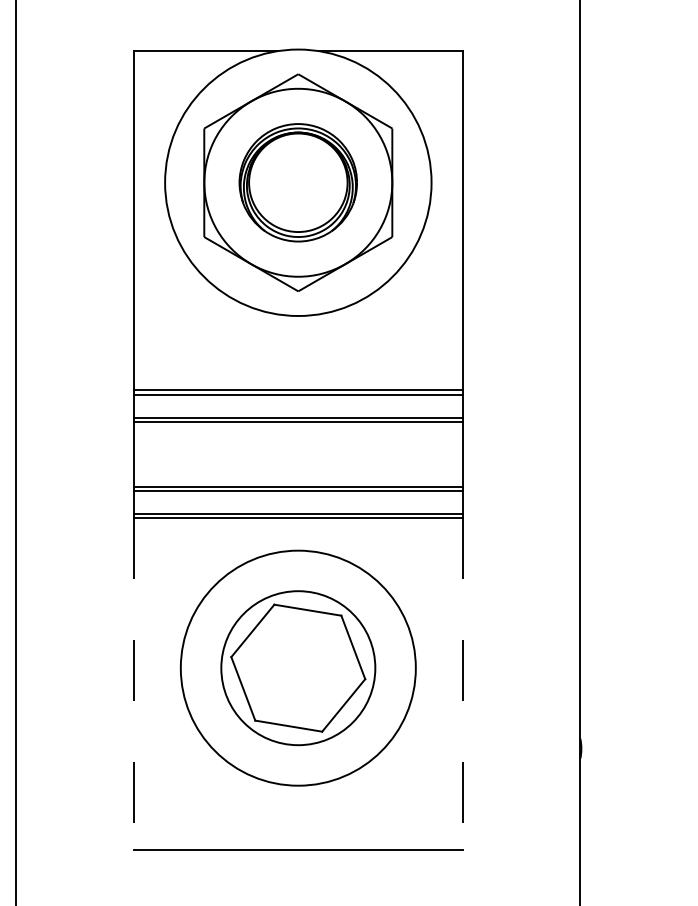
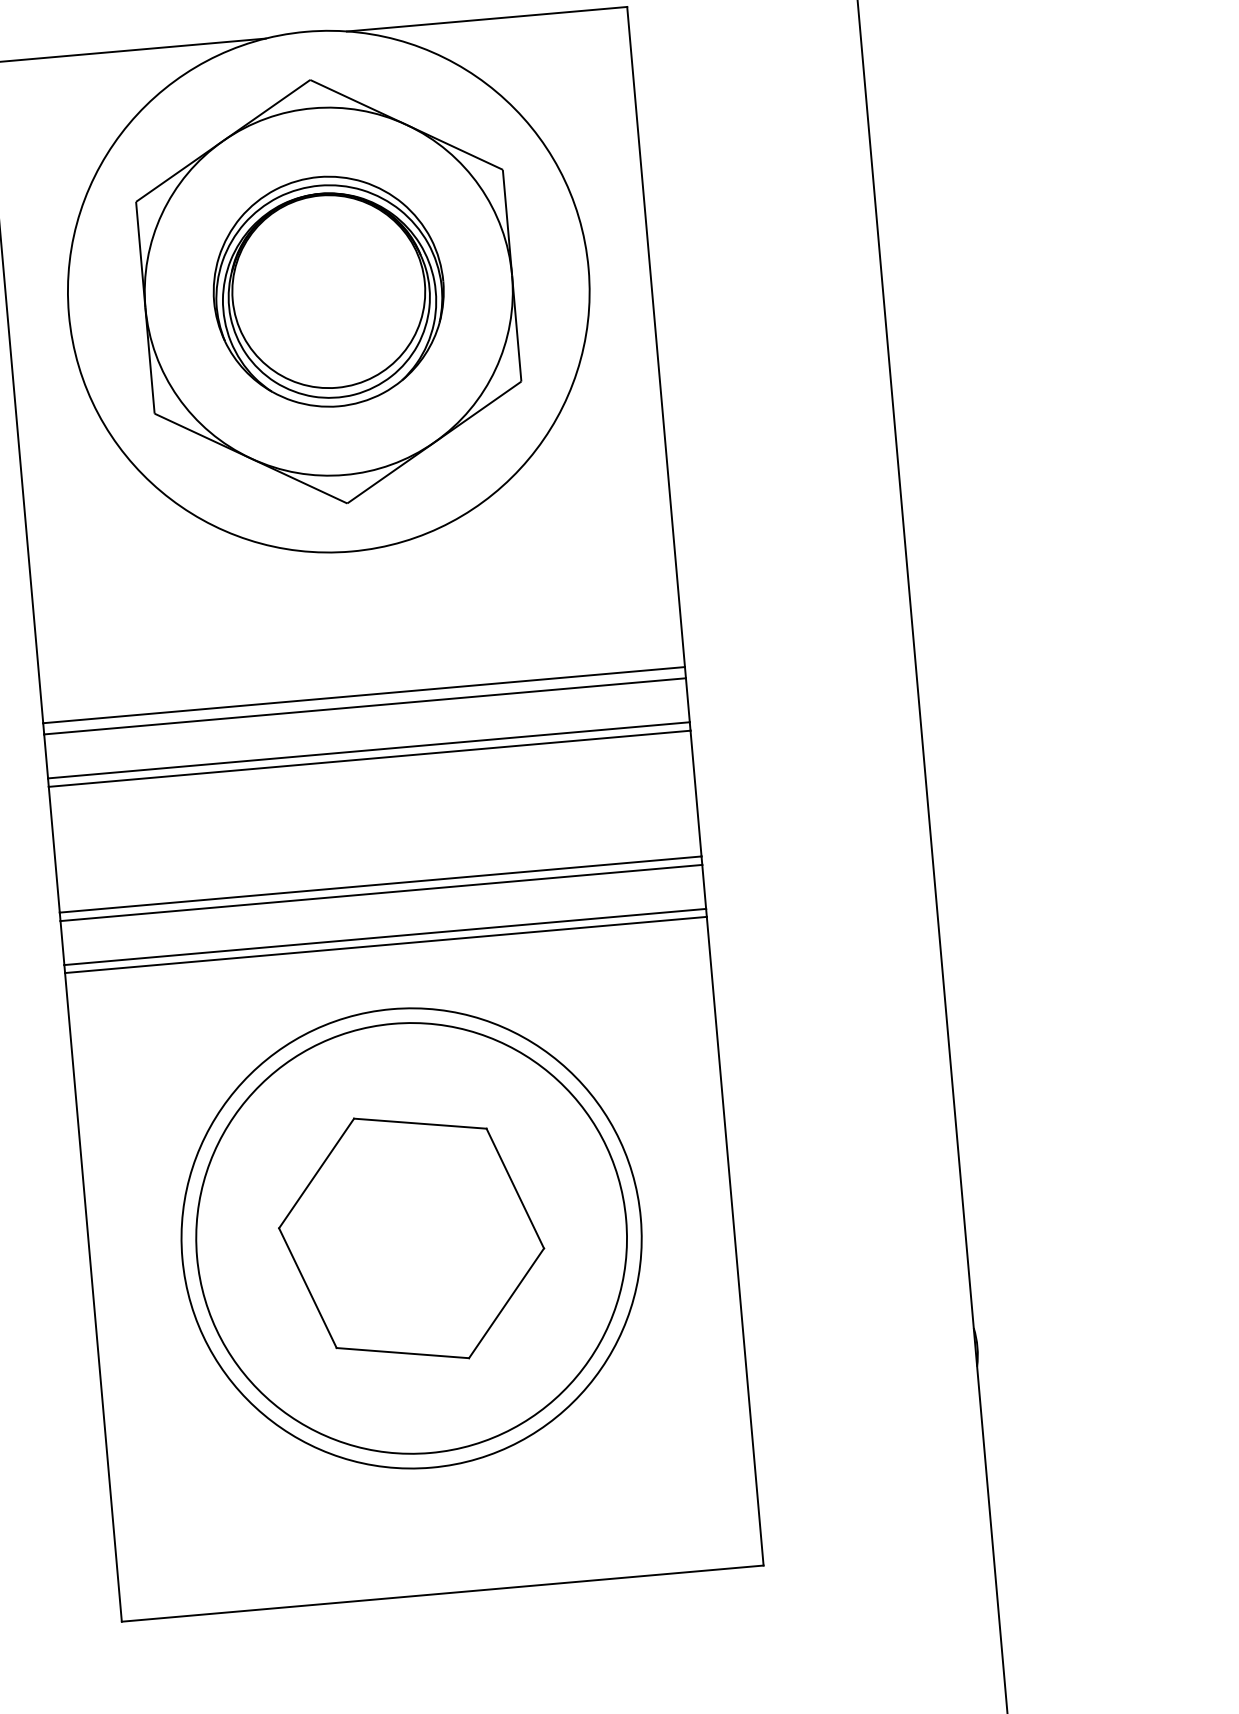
circle: (298, 668) -> (412, 1239), size x1.43
line: (133, 684) -> (92, 1298), dashed -> solid
line: (462, 684) -> (734, 1242), dashed -> solid

